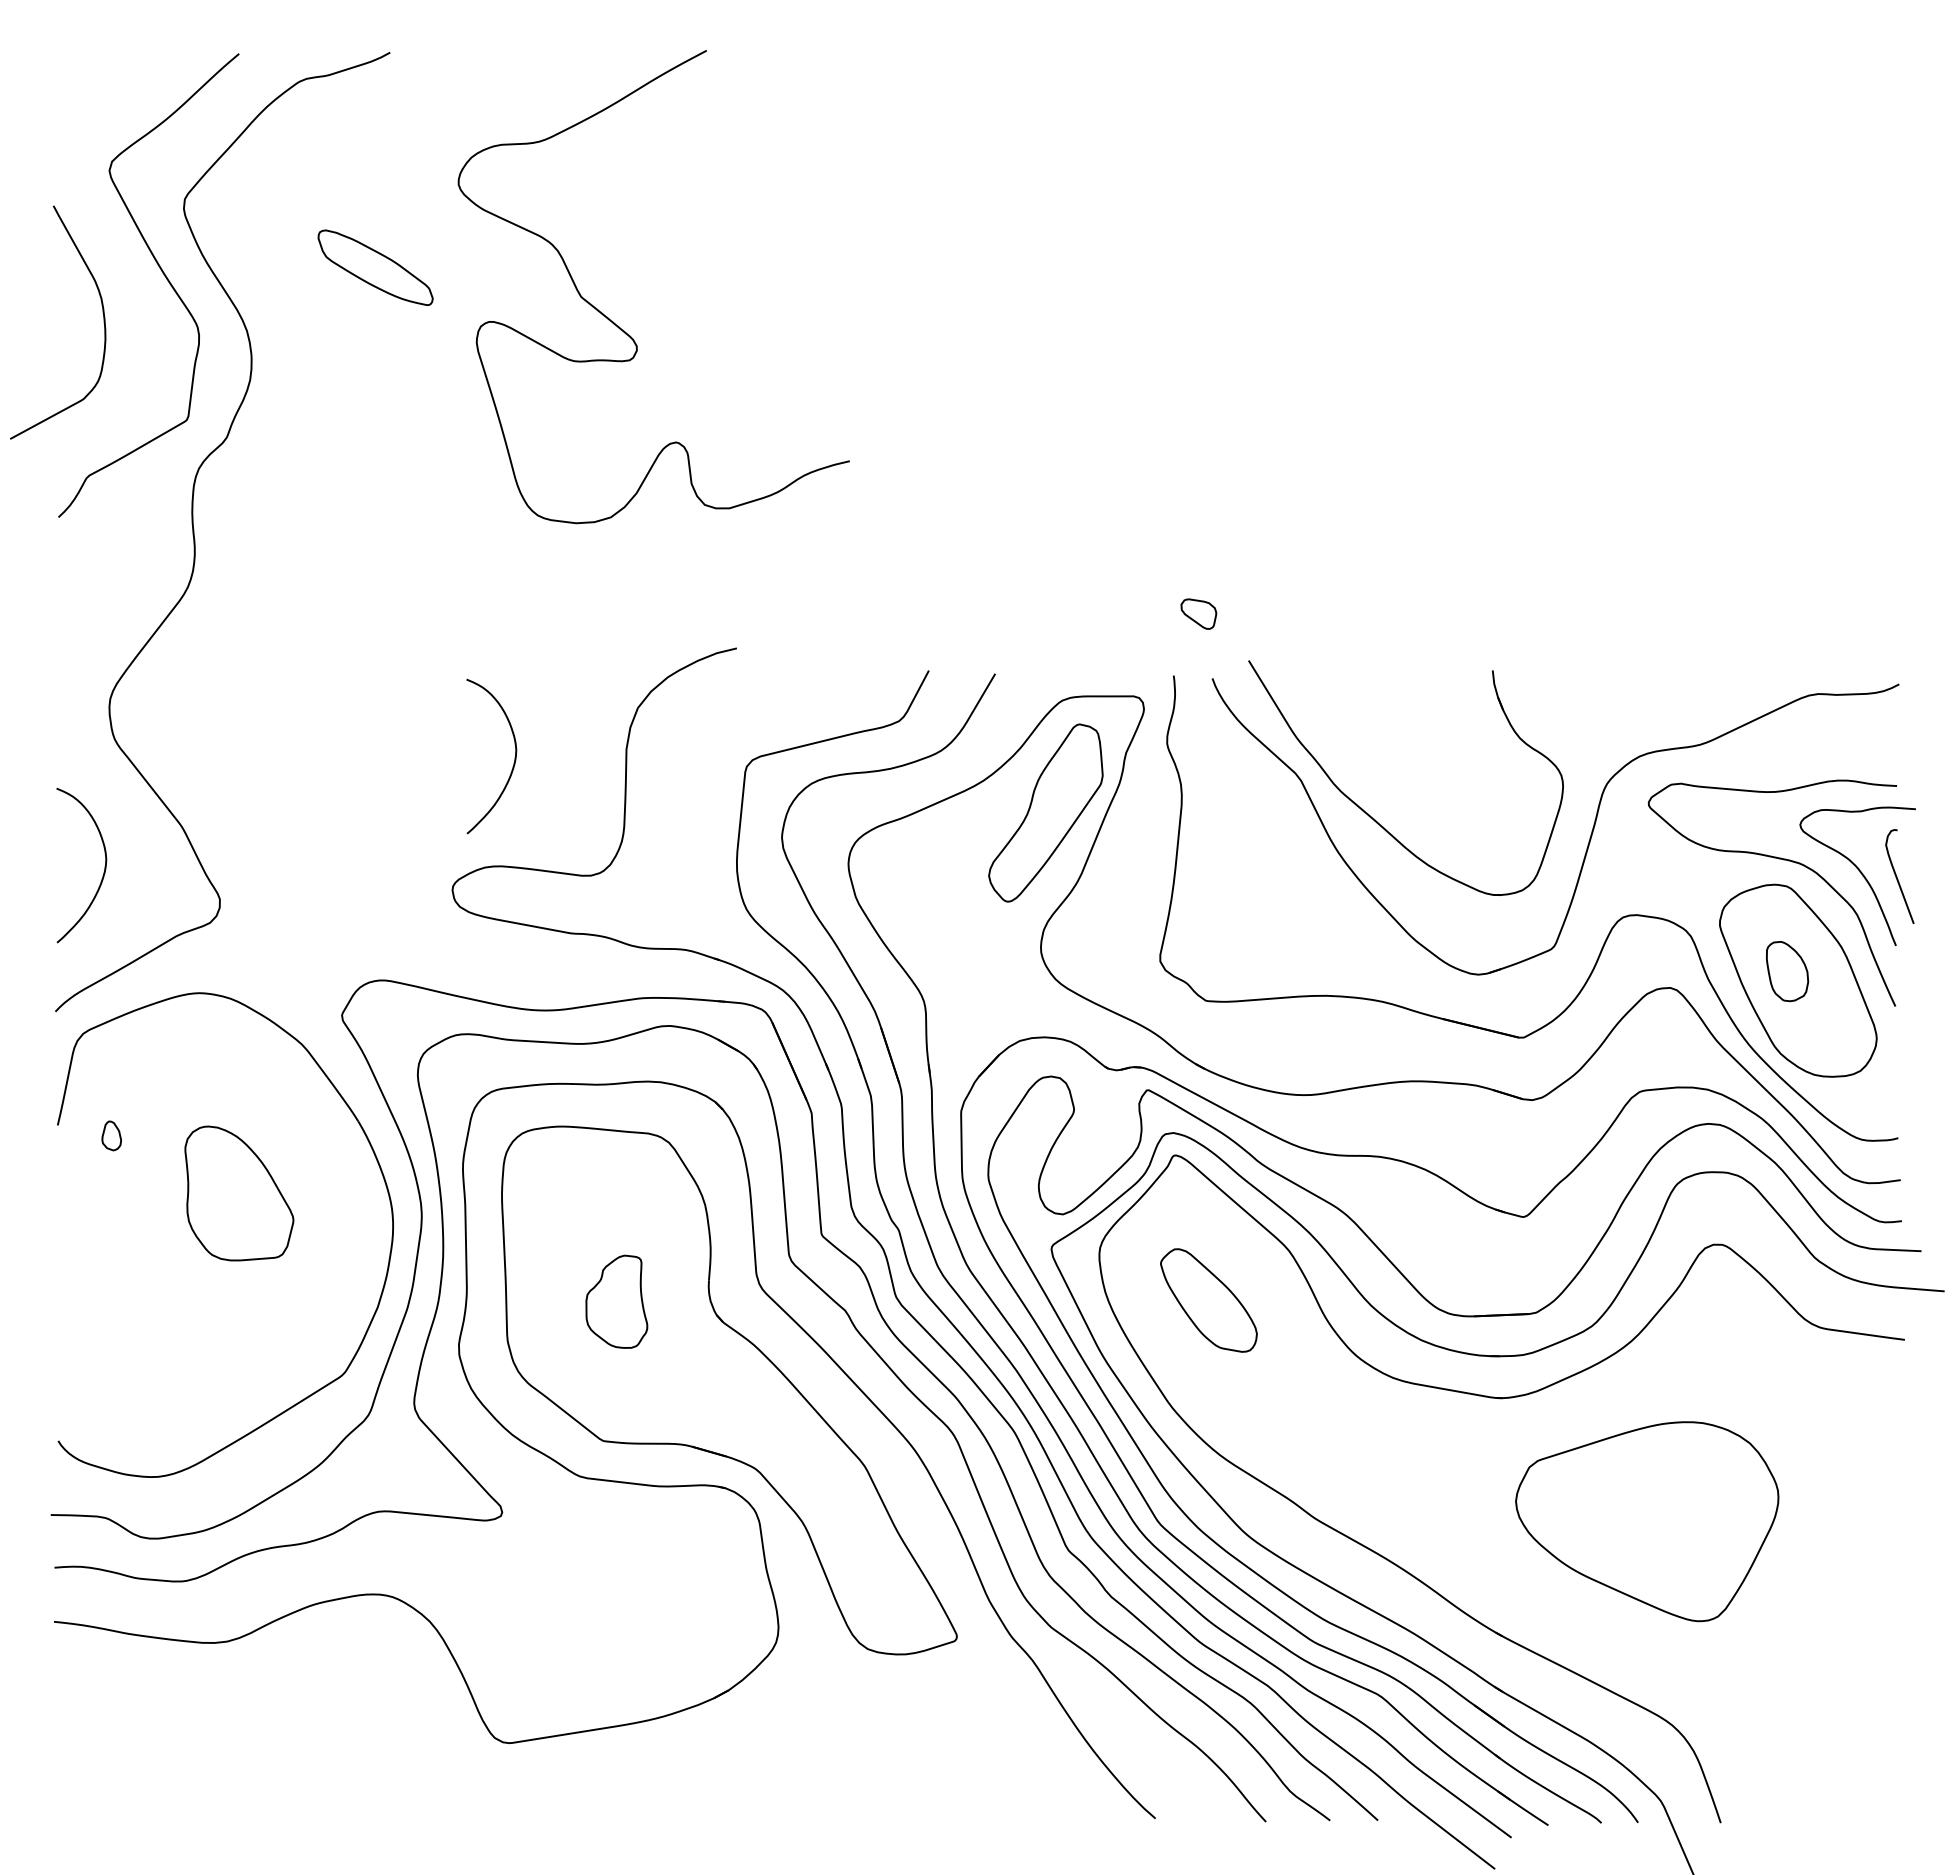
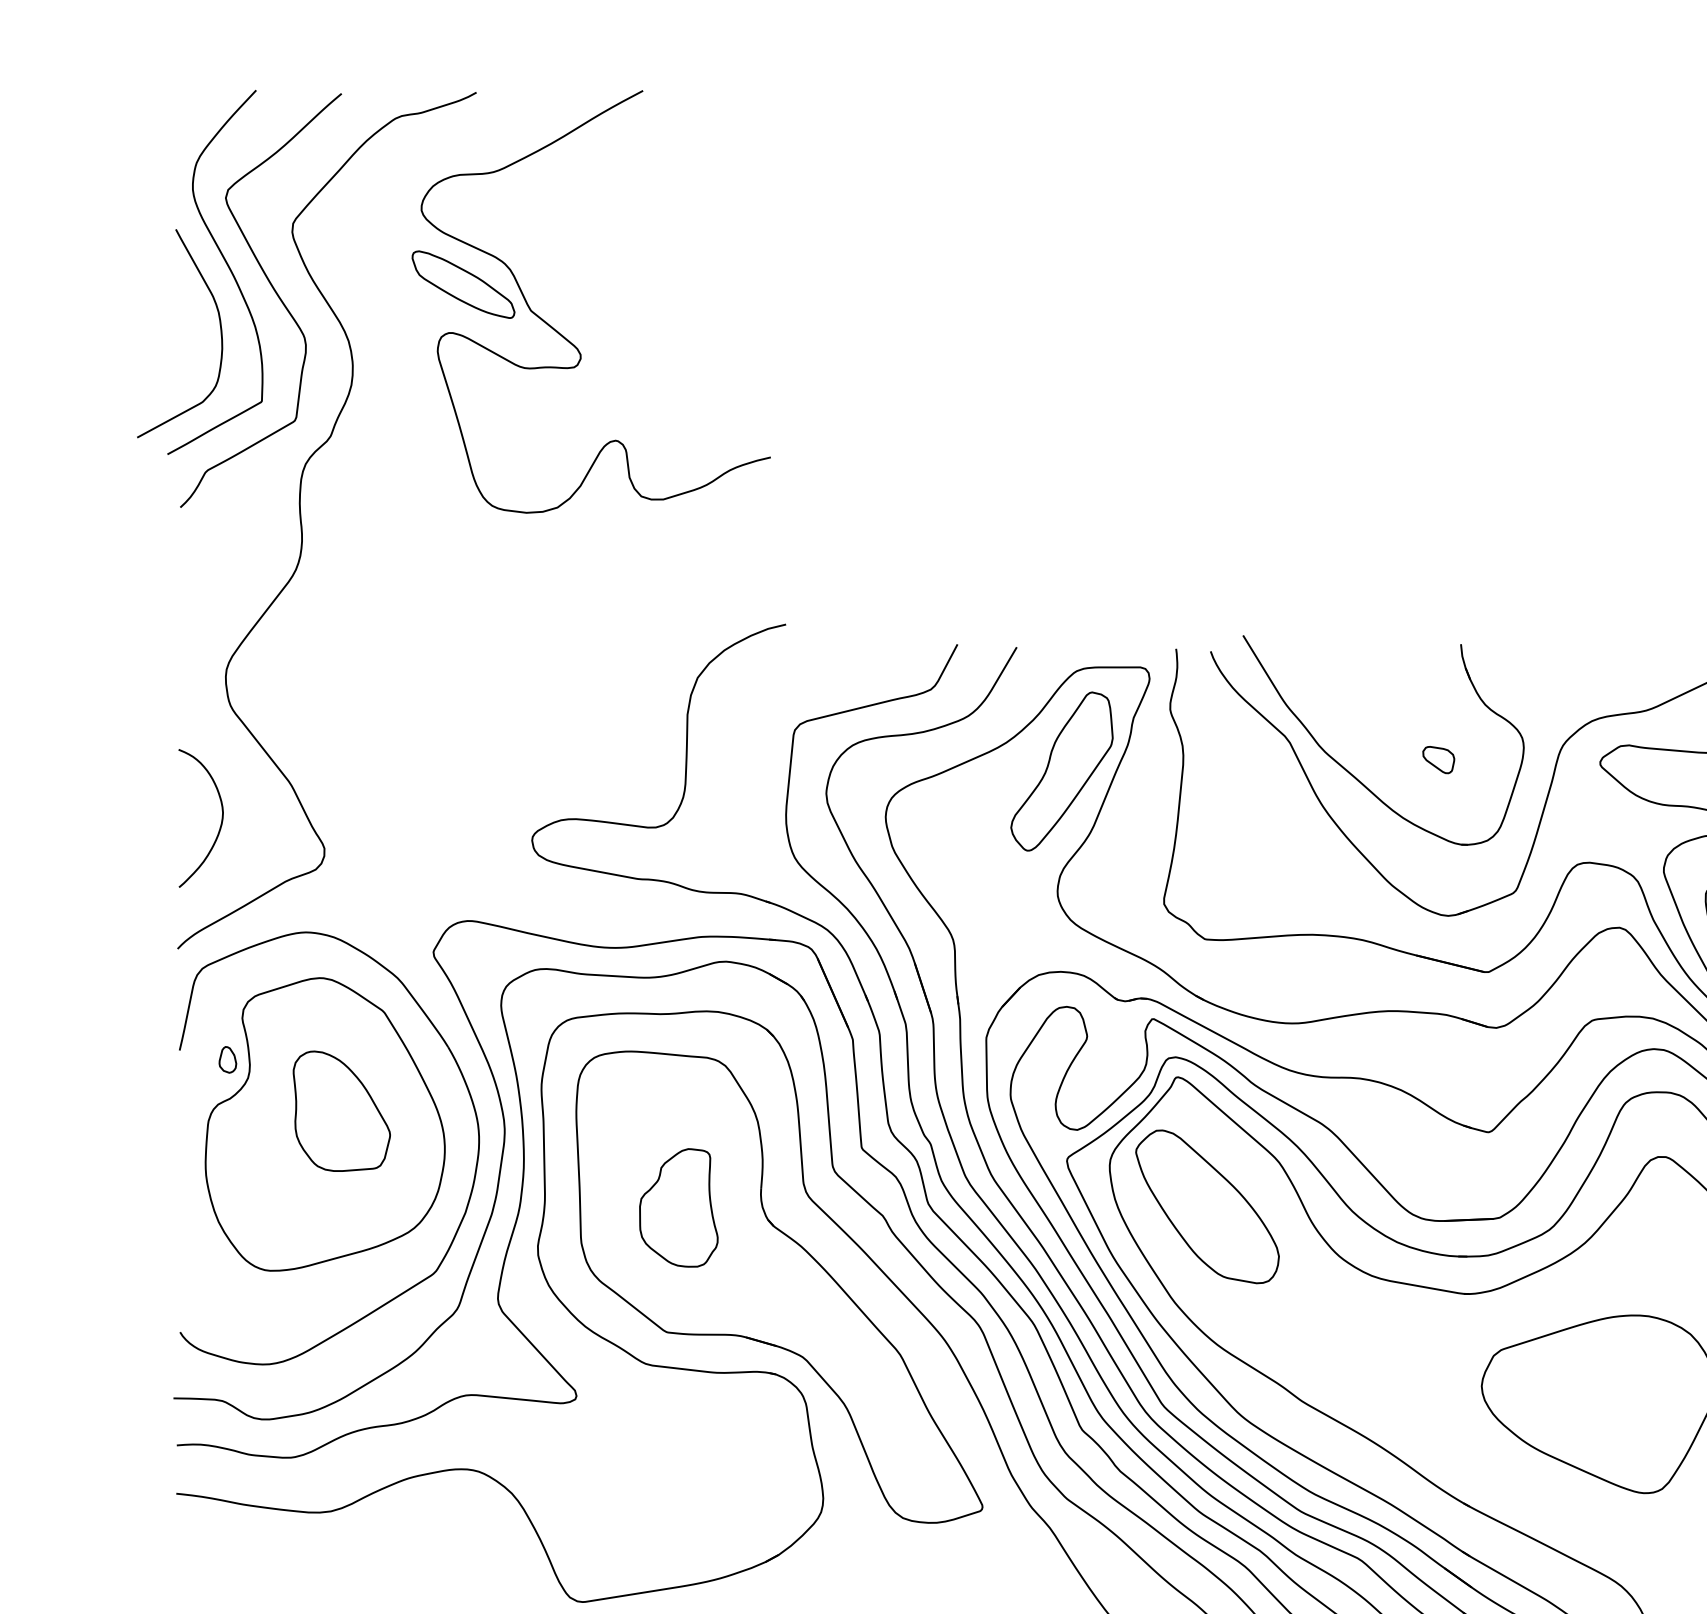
curve: (111, 247) -> (227, 266), added
curve: (618, 325) -> (564, 336), moved
part: (1198, 613) -> (1438, 759), moved
curve: (514, 757) -> (587, 721), removed
part: (220, 1208) -> (325, 1124), added
part: (1208, 1300) -> (1207, 1206), size x1.67
part: (616, 1301) -> (678, 1207), size x1.43

